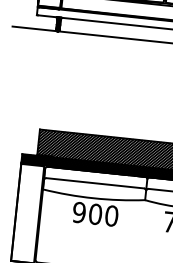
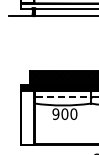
line: (96, 183) -> (63, 97), solid -> dashed

